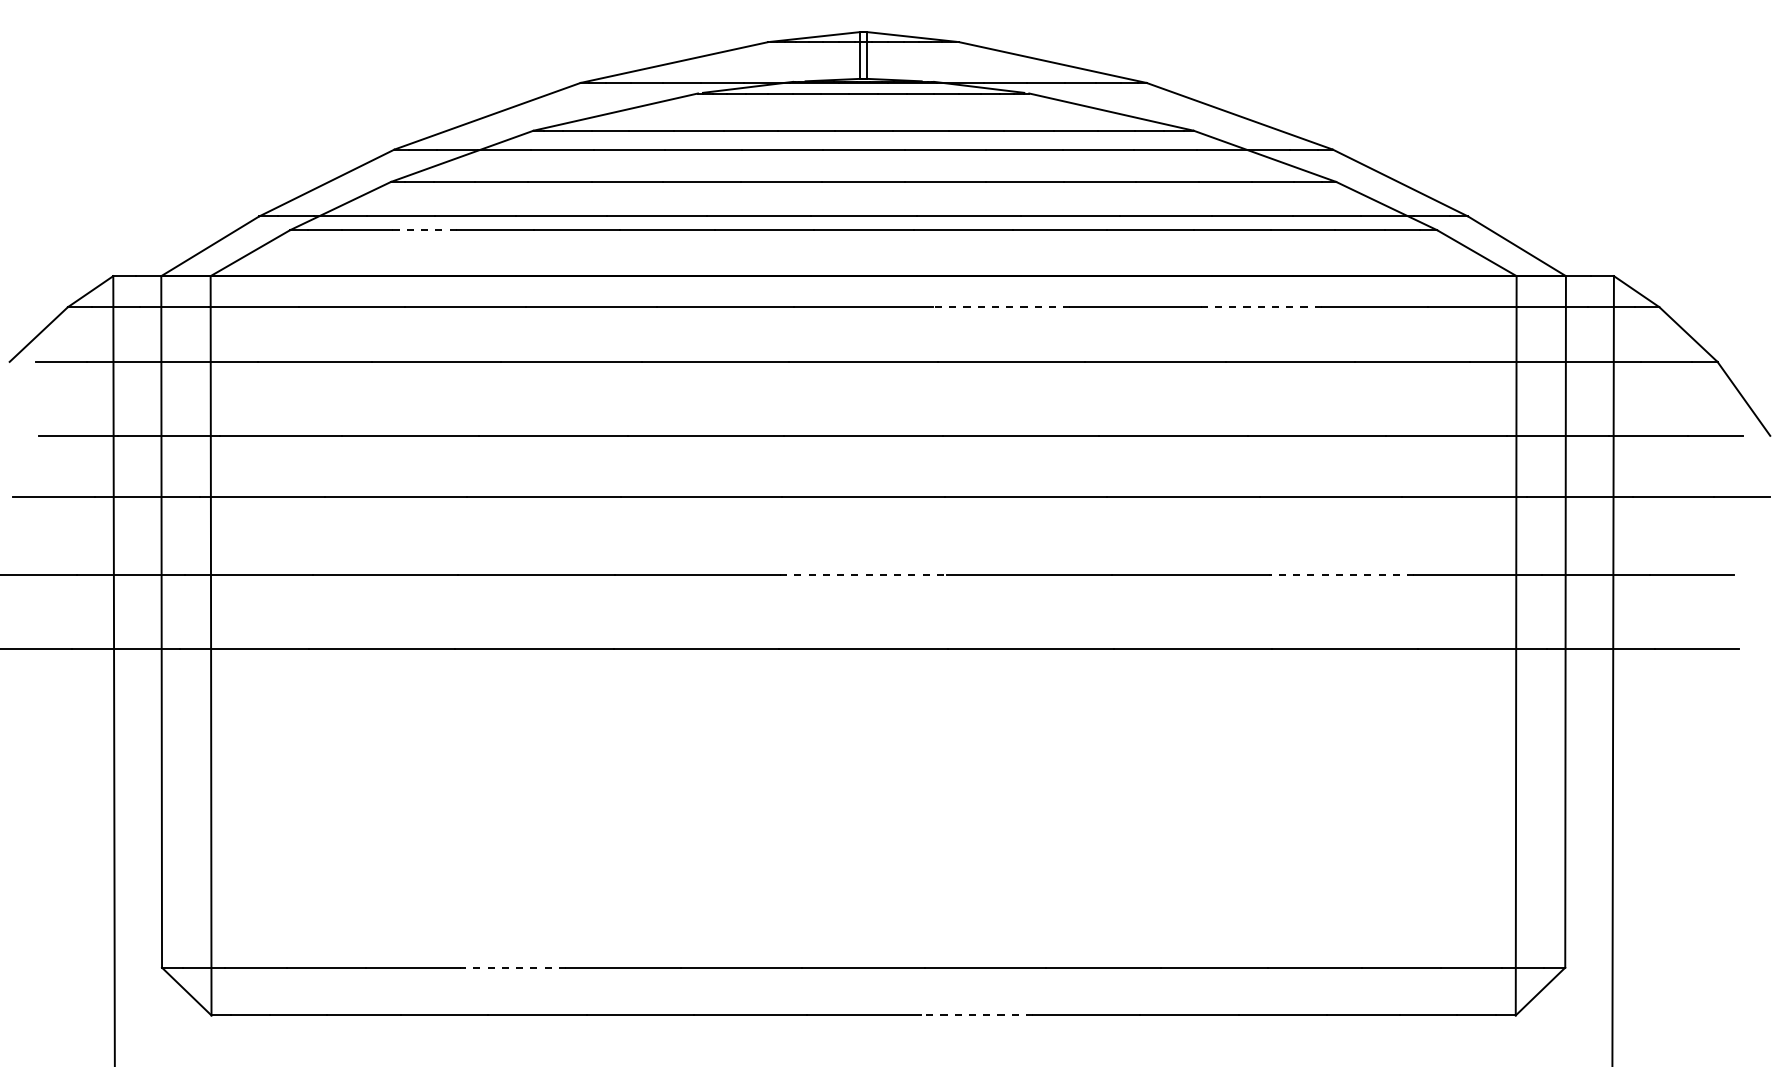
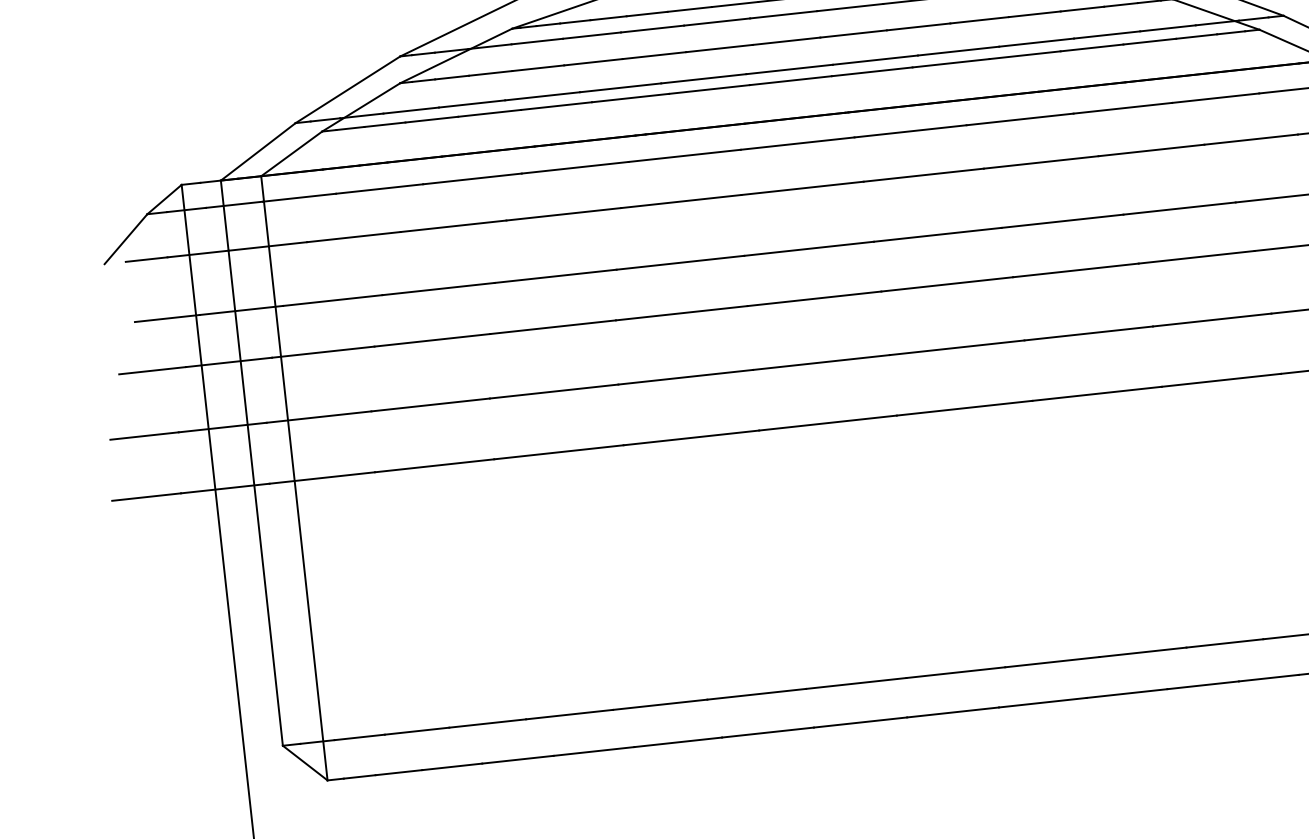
line: (423, 230) -> (431, 120), dashed -> solid
line: (1001, 307) -> (910, 131), dashed -> solid
line: (1261, 307) -> (1122, 108), dashed -> solid
line: (863, 574) -> (821, 362), dashed -> solid
line: (1341, 574) -> (1211, 319), dashed -> solid
line: (512, 967) -> (569, 714), dashed -> solid
line: (976, 1015) -> (952, 712), dashed -> solid

